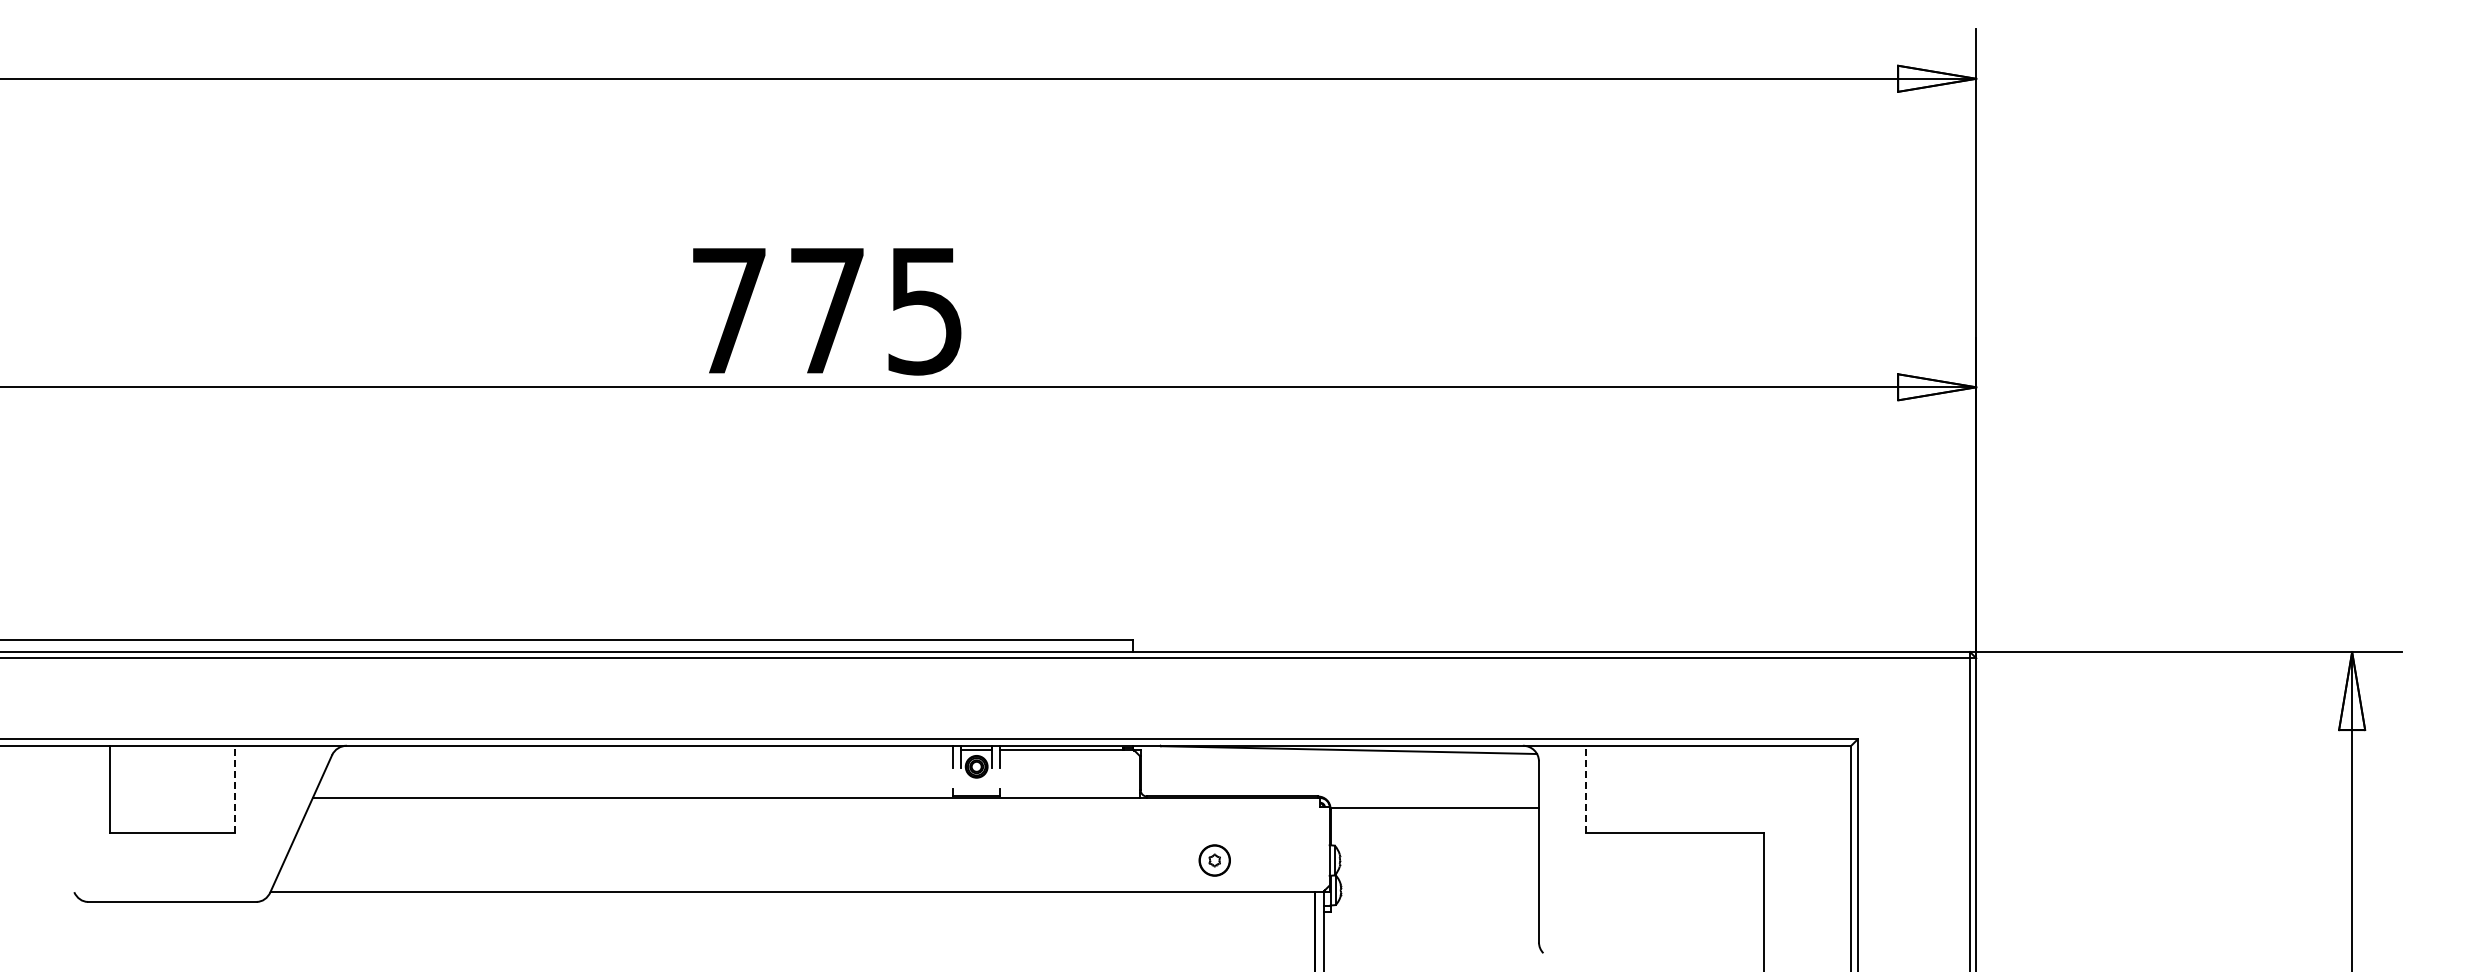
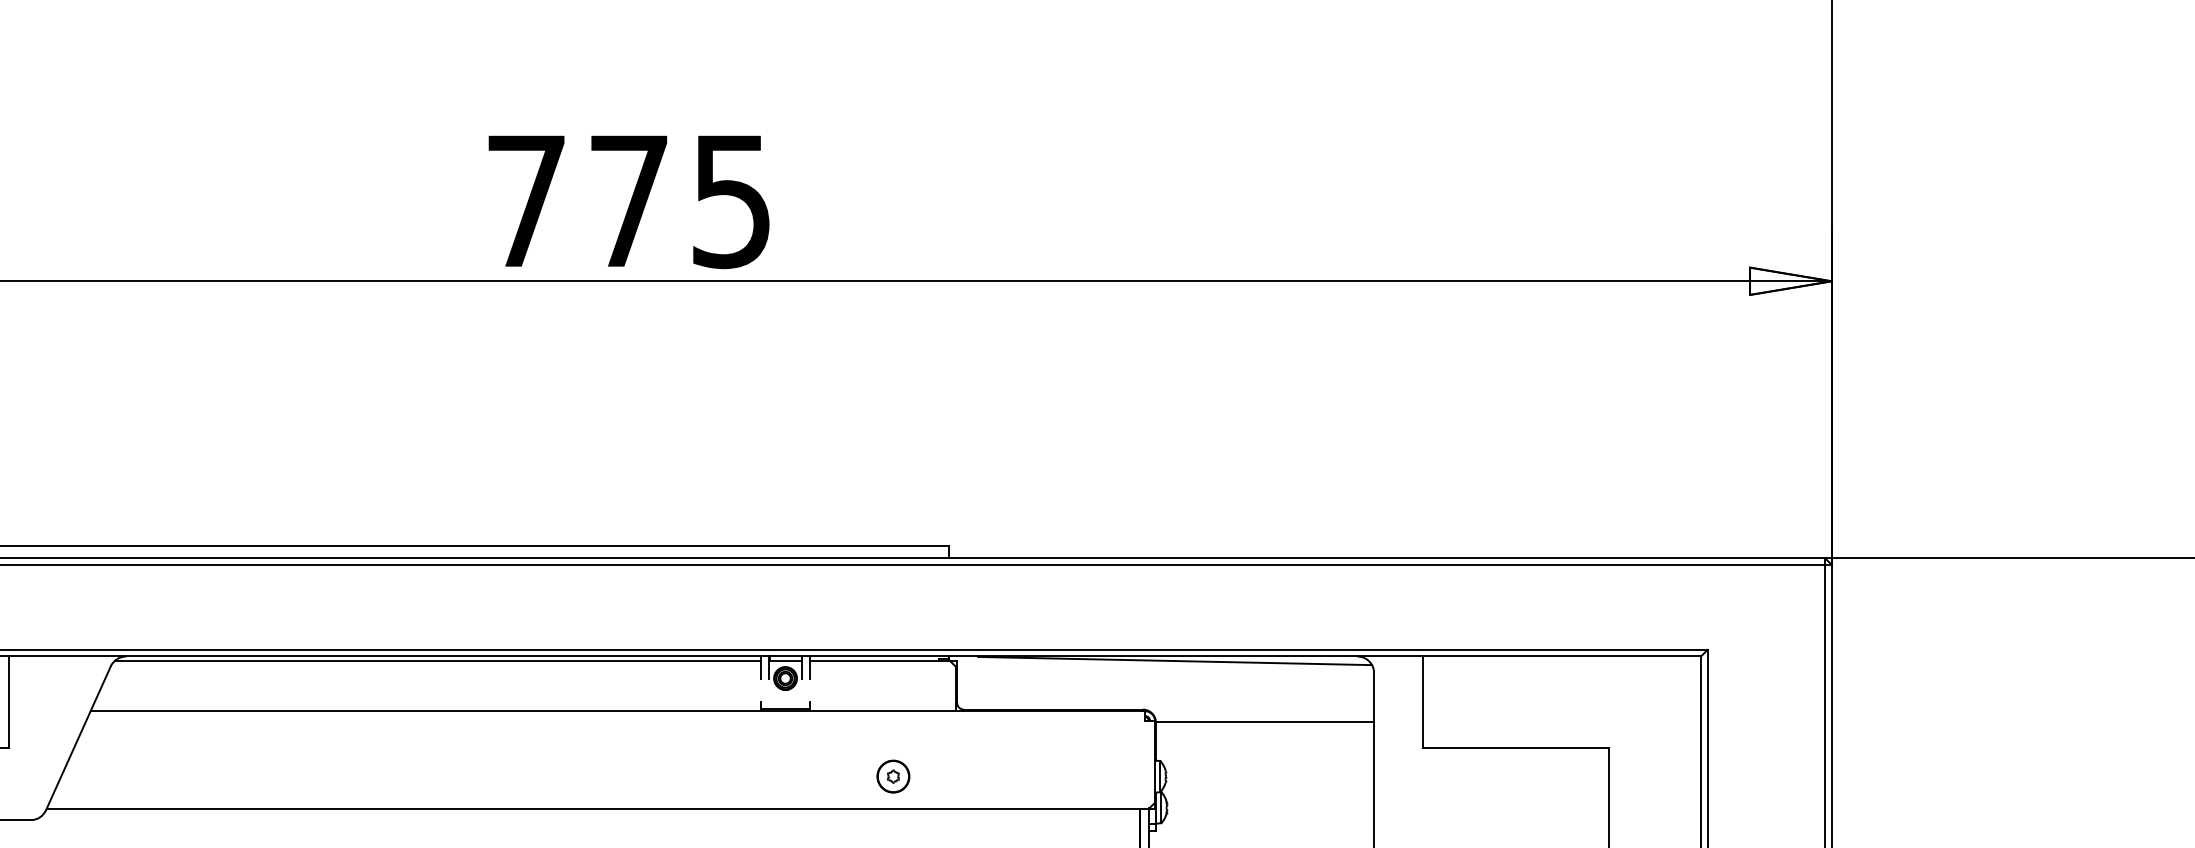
line: (644, 749) -> (437, 660), added
line: (234, 789) -> (8, 702), dashed -> solid
line: (1585, 789) -> (1422, 702), dashed -> solid
part: (1214, 860) -> (893, 776), moved

